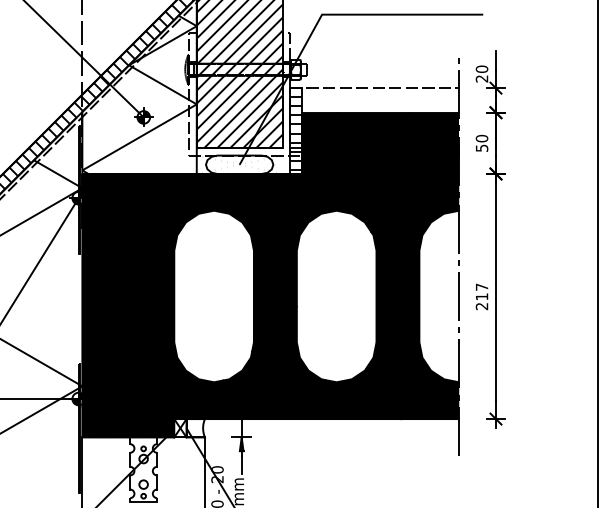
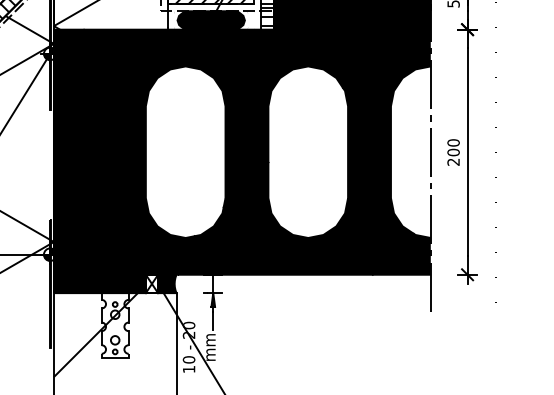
fill: (239, 164) -> (211, 20), added
text: (481, 291) -> (453, 147), 217 -> 200
fill: (195, 428) -> (167, 284), added

